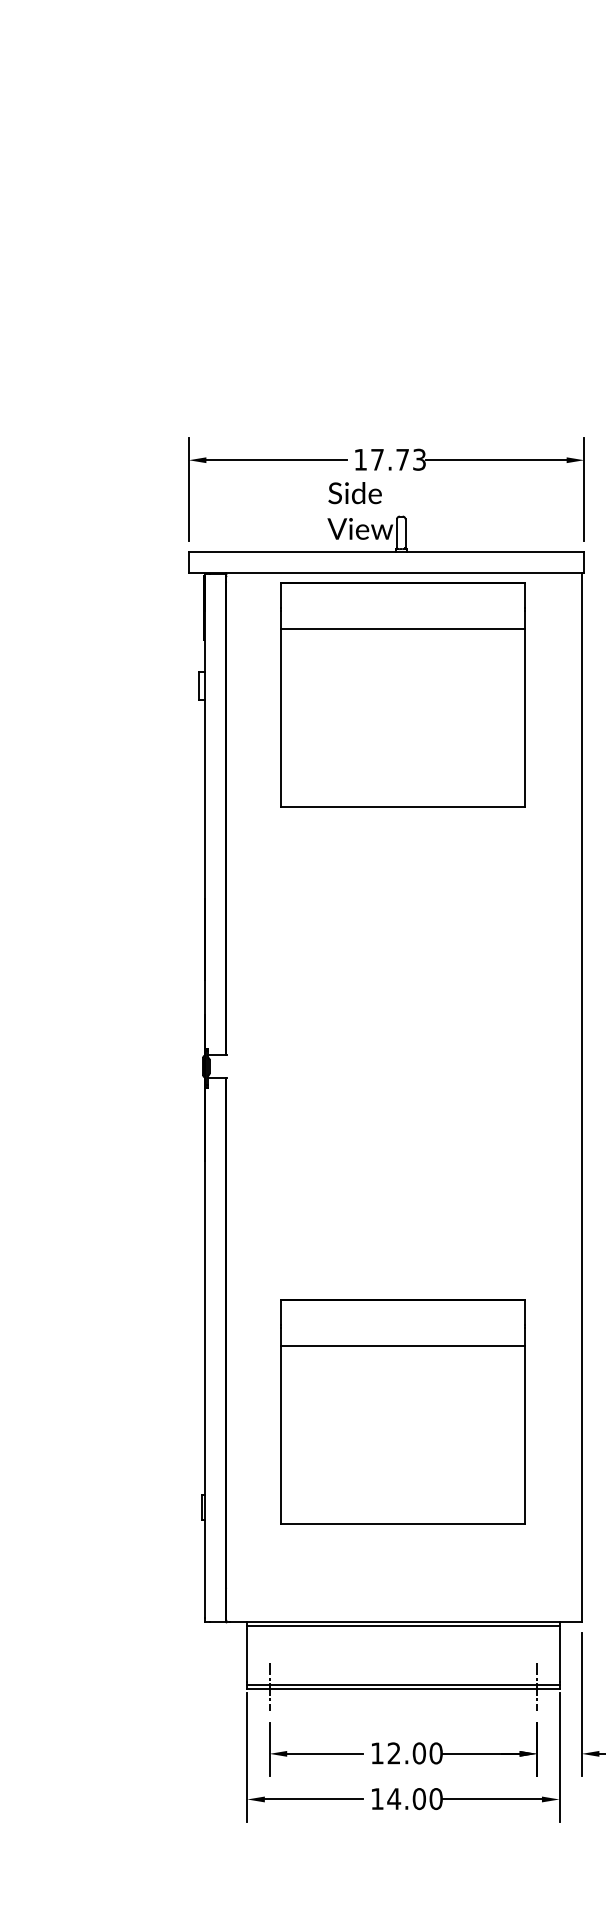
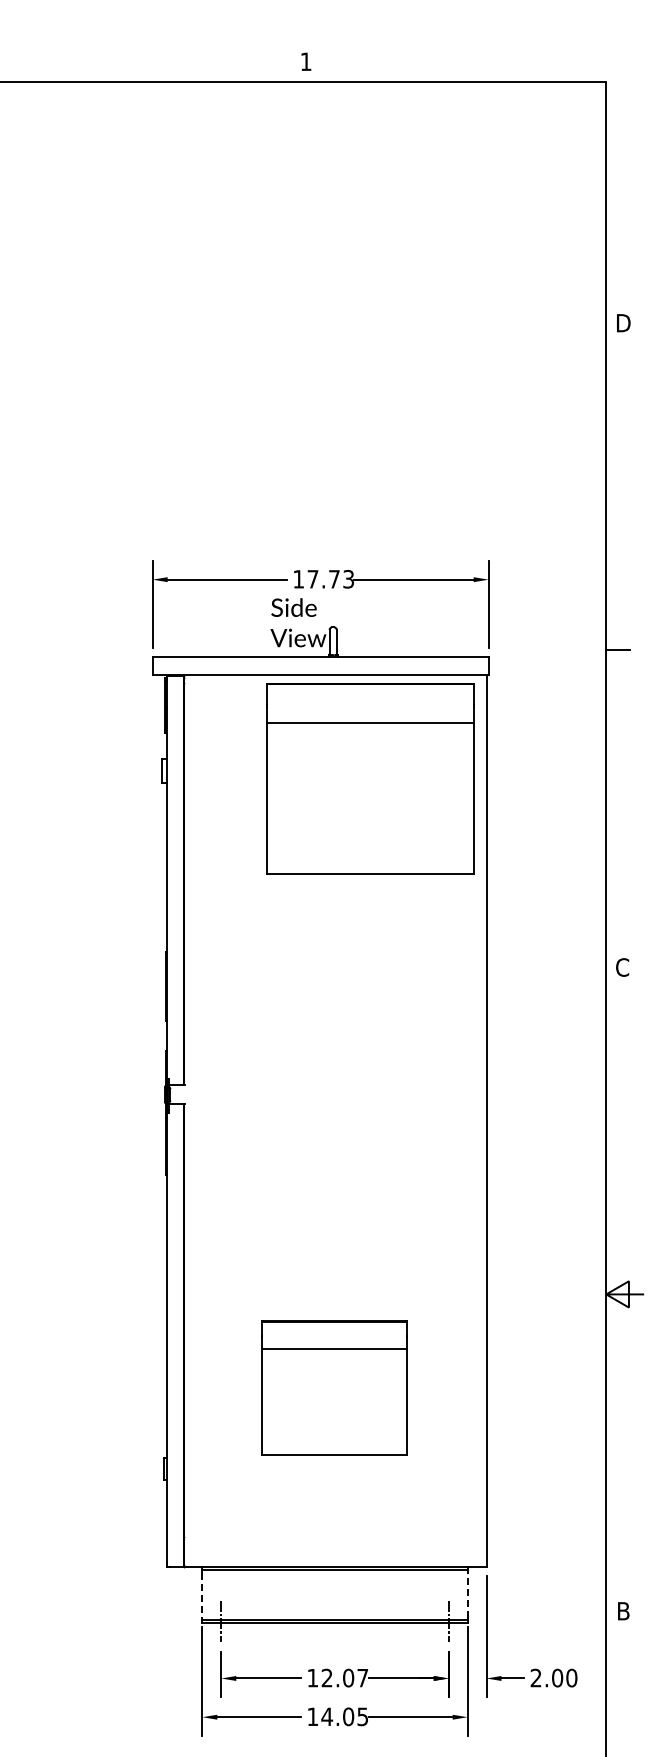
part: (402, 694) -> (370, 778), moved
part: (402, 1411) -> (334, 1387), size x0.7
line: (559, 1654) -> (467, 1594), solid -> dashed
line: (247, 1656) -> (202, 1595), solid -> dashed
text: (435, 1752) -> (362, 1677), 12.00 -> 12.07
text: (435, 1798) -> (362, 1716), 14.00 -> 14.05

